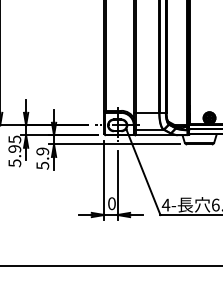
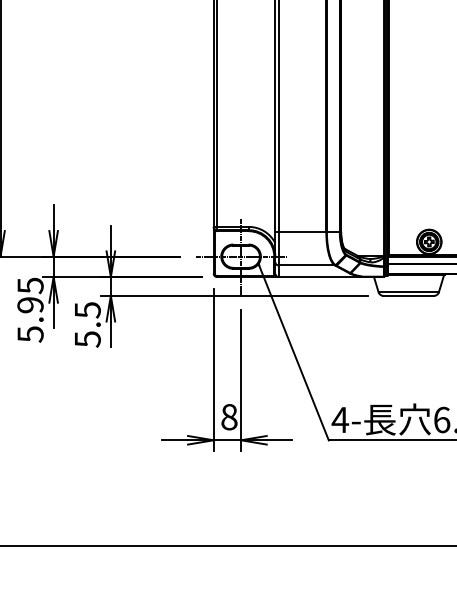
text: (42, 151) -> (87, 310), 5.9 -> 5.5
text: (111, 203) -> (228, 416), 0 -> 8

